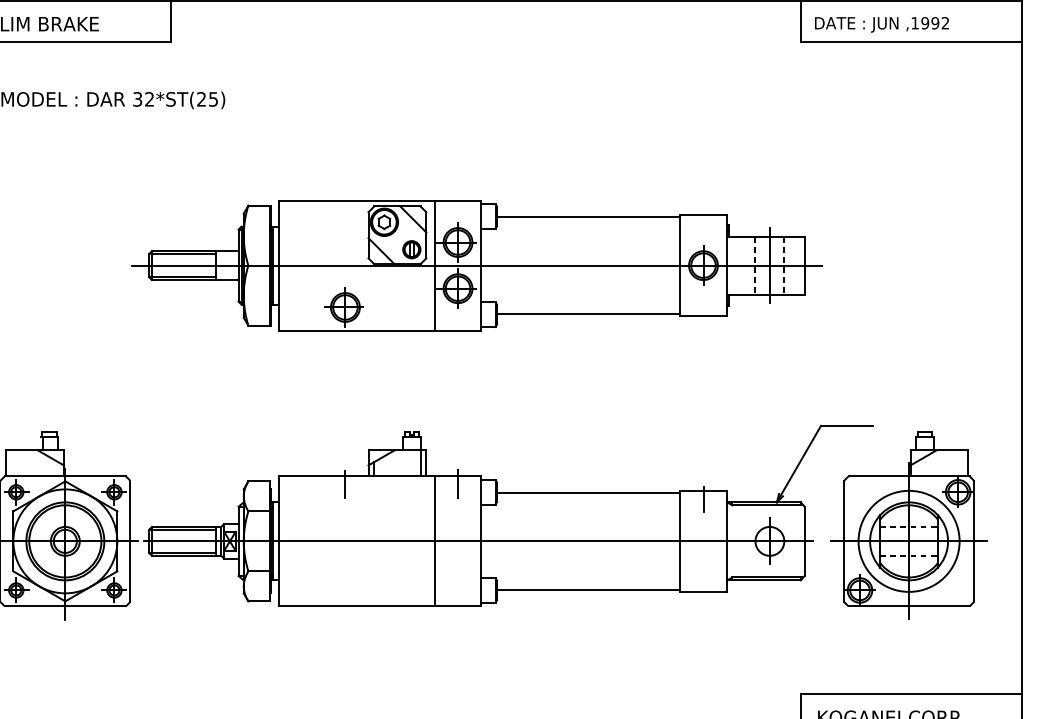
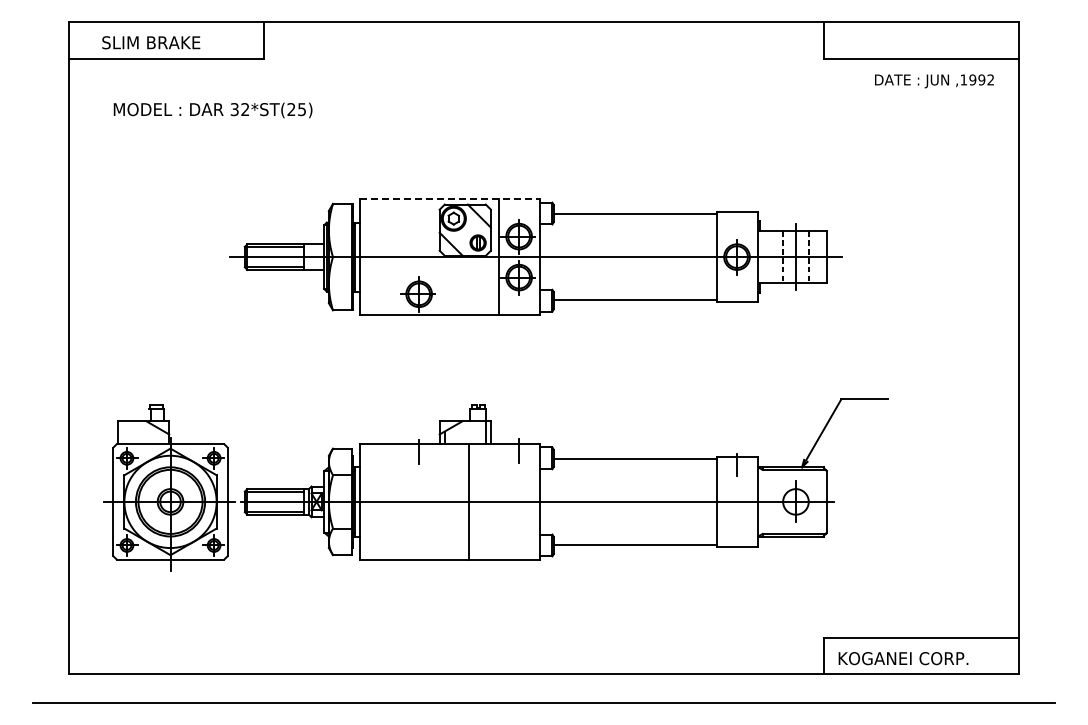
text: (882, 24) -> (934, 81), moved
line: (379, 200) -> (449, 199), solid -> dashed
part: (909, 525) -> (919, 487), removed
line: (434, 540) -> (468, 501), moved

